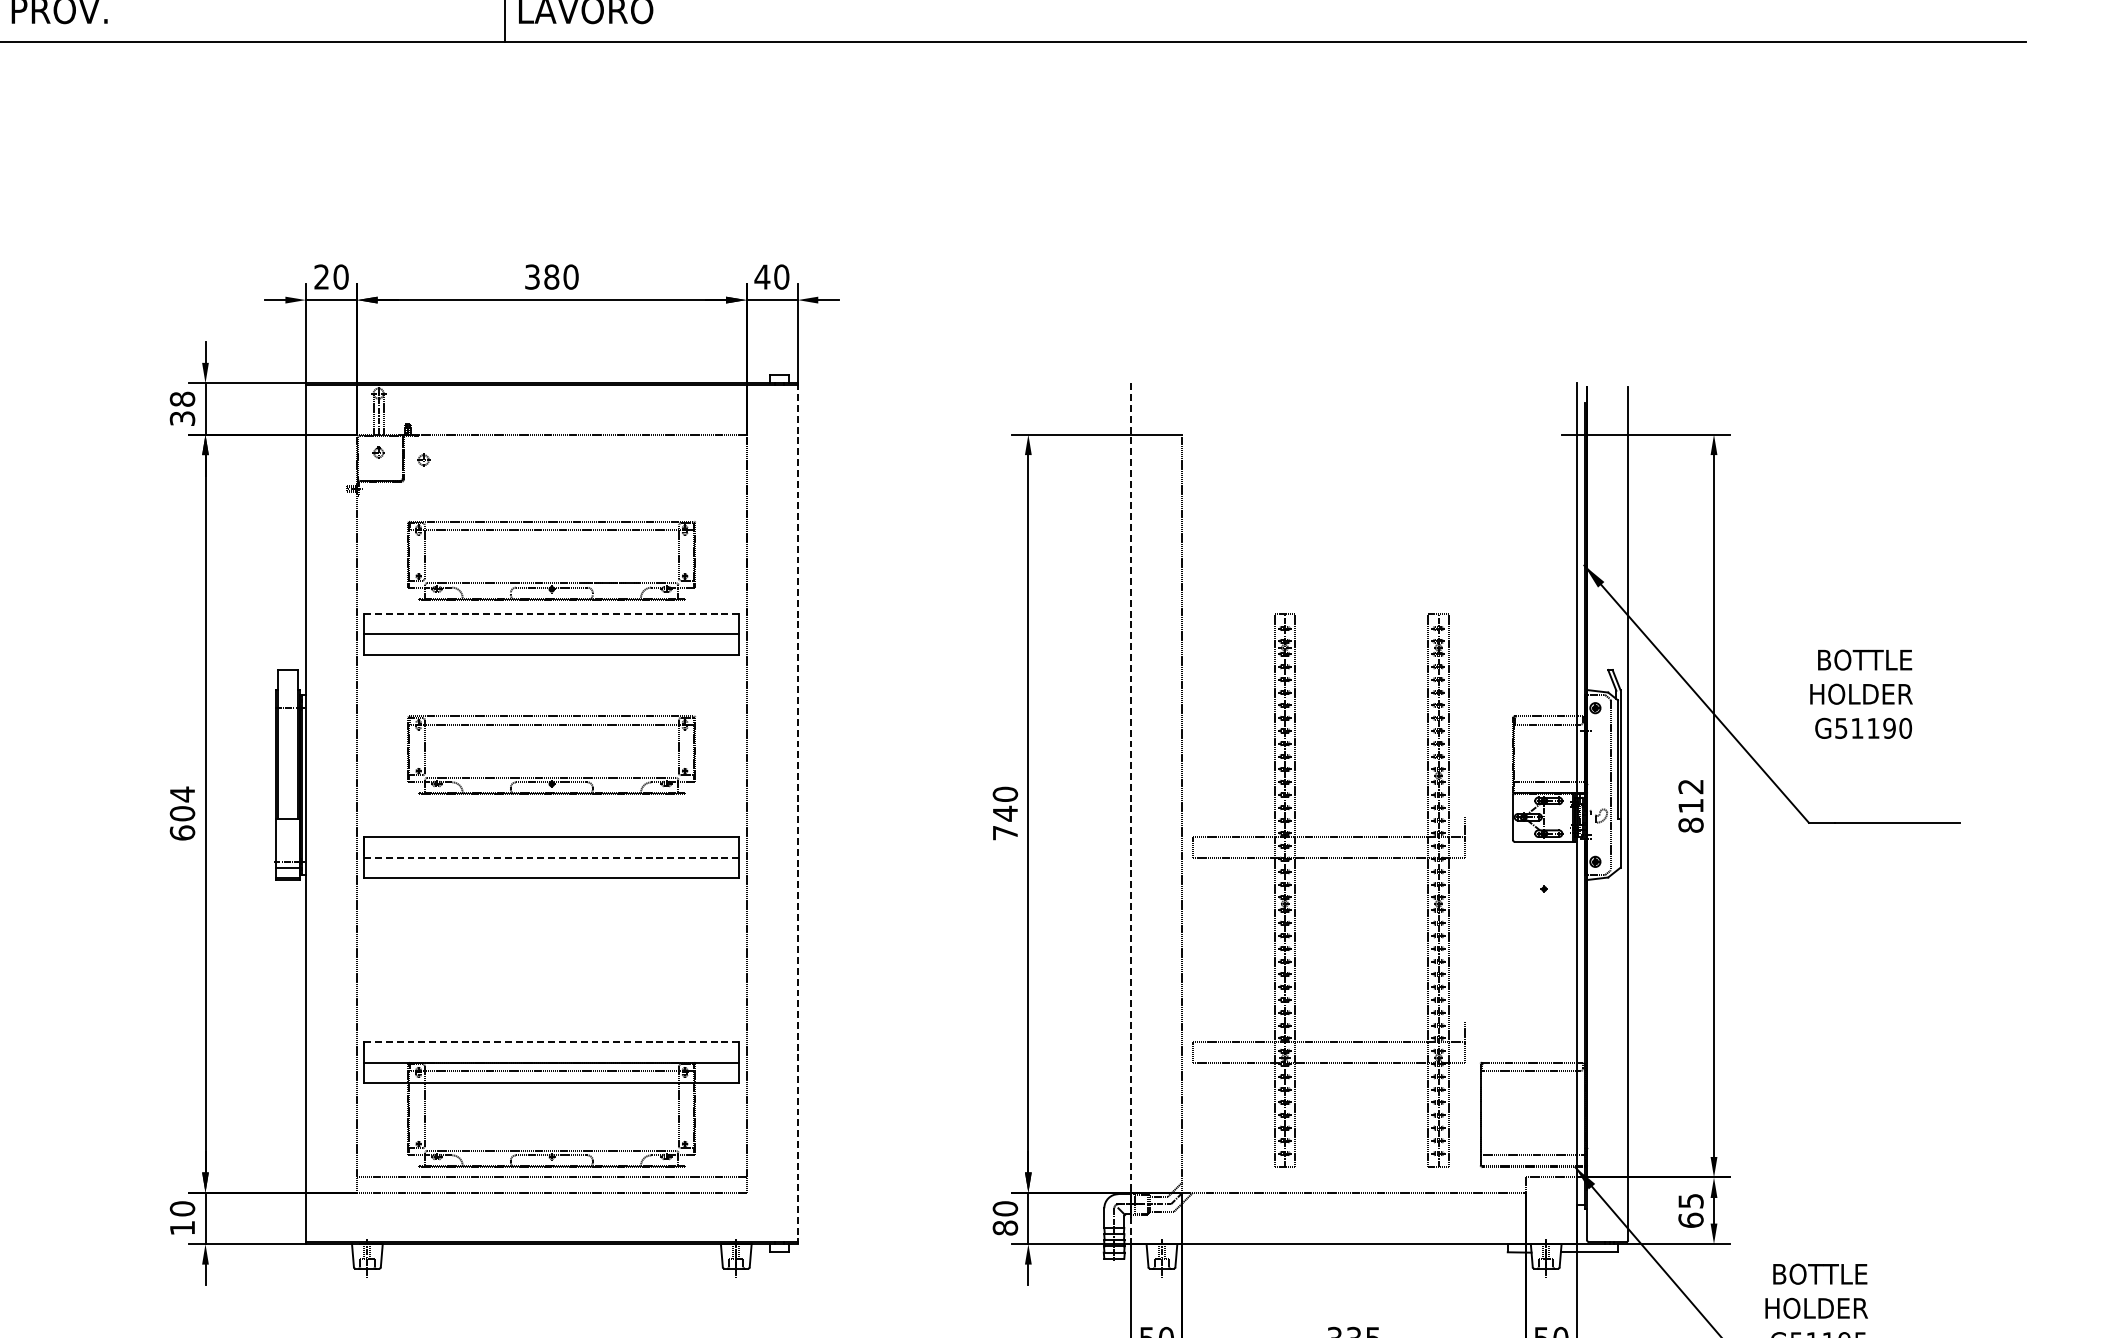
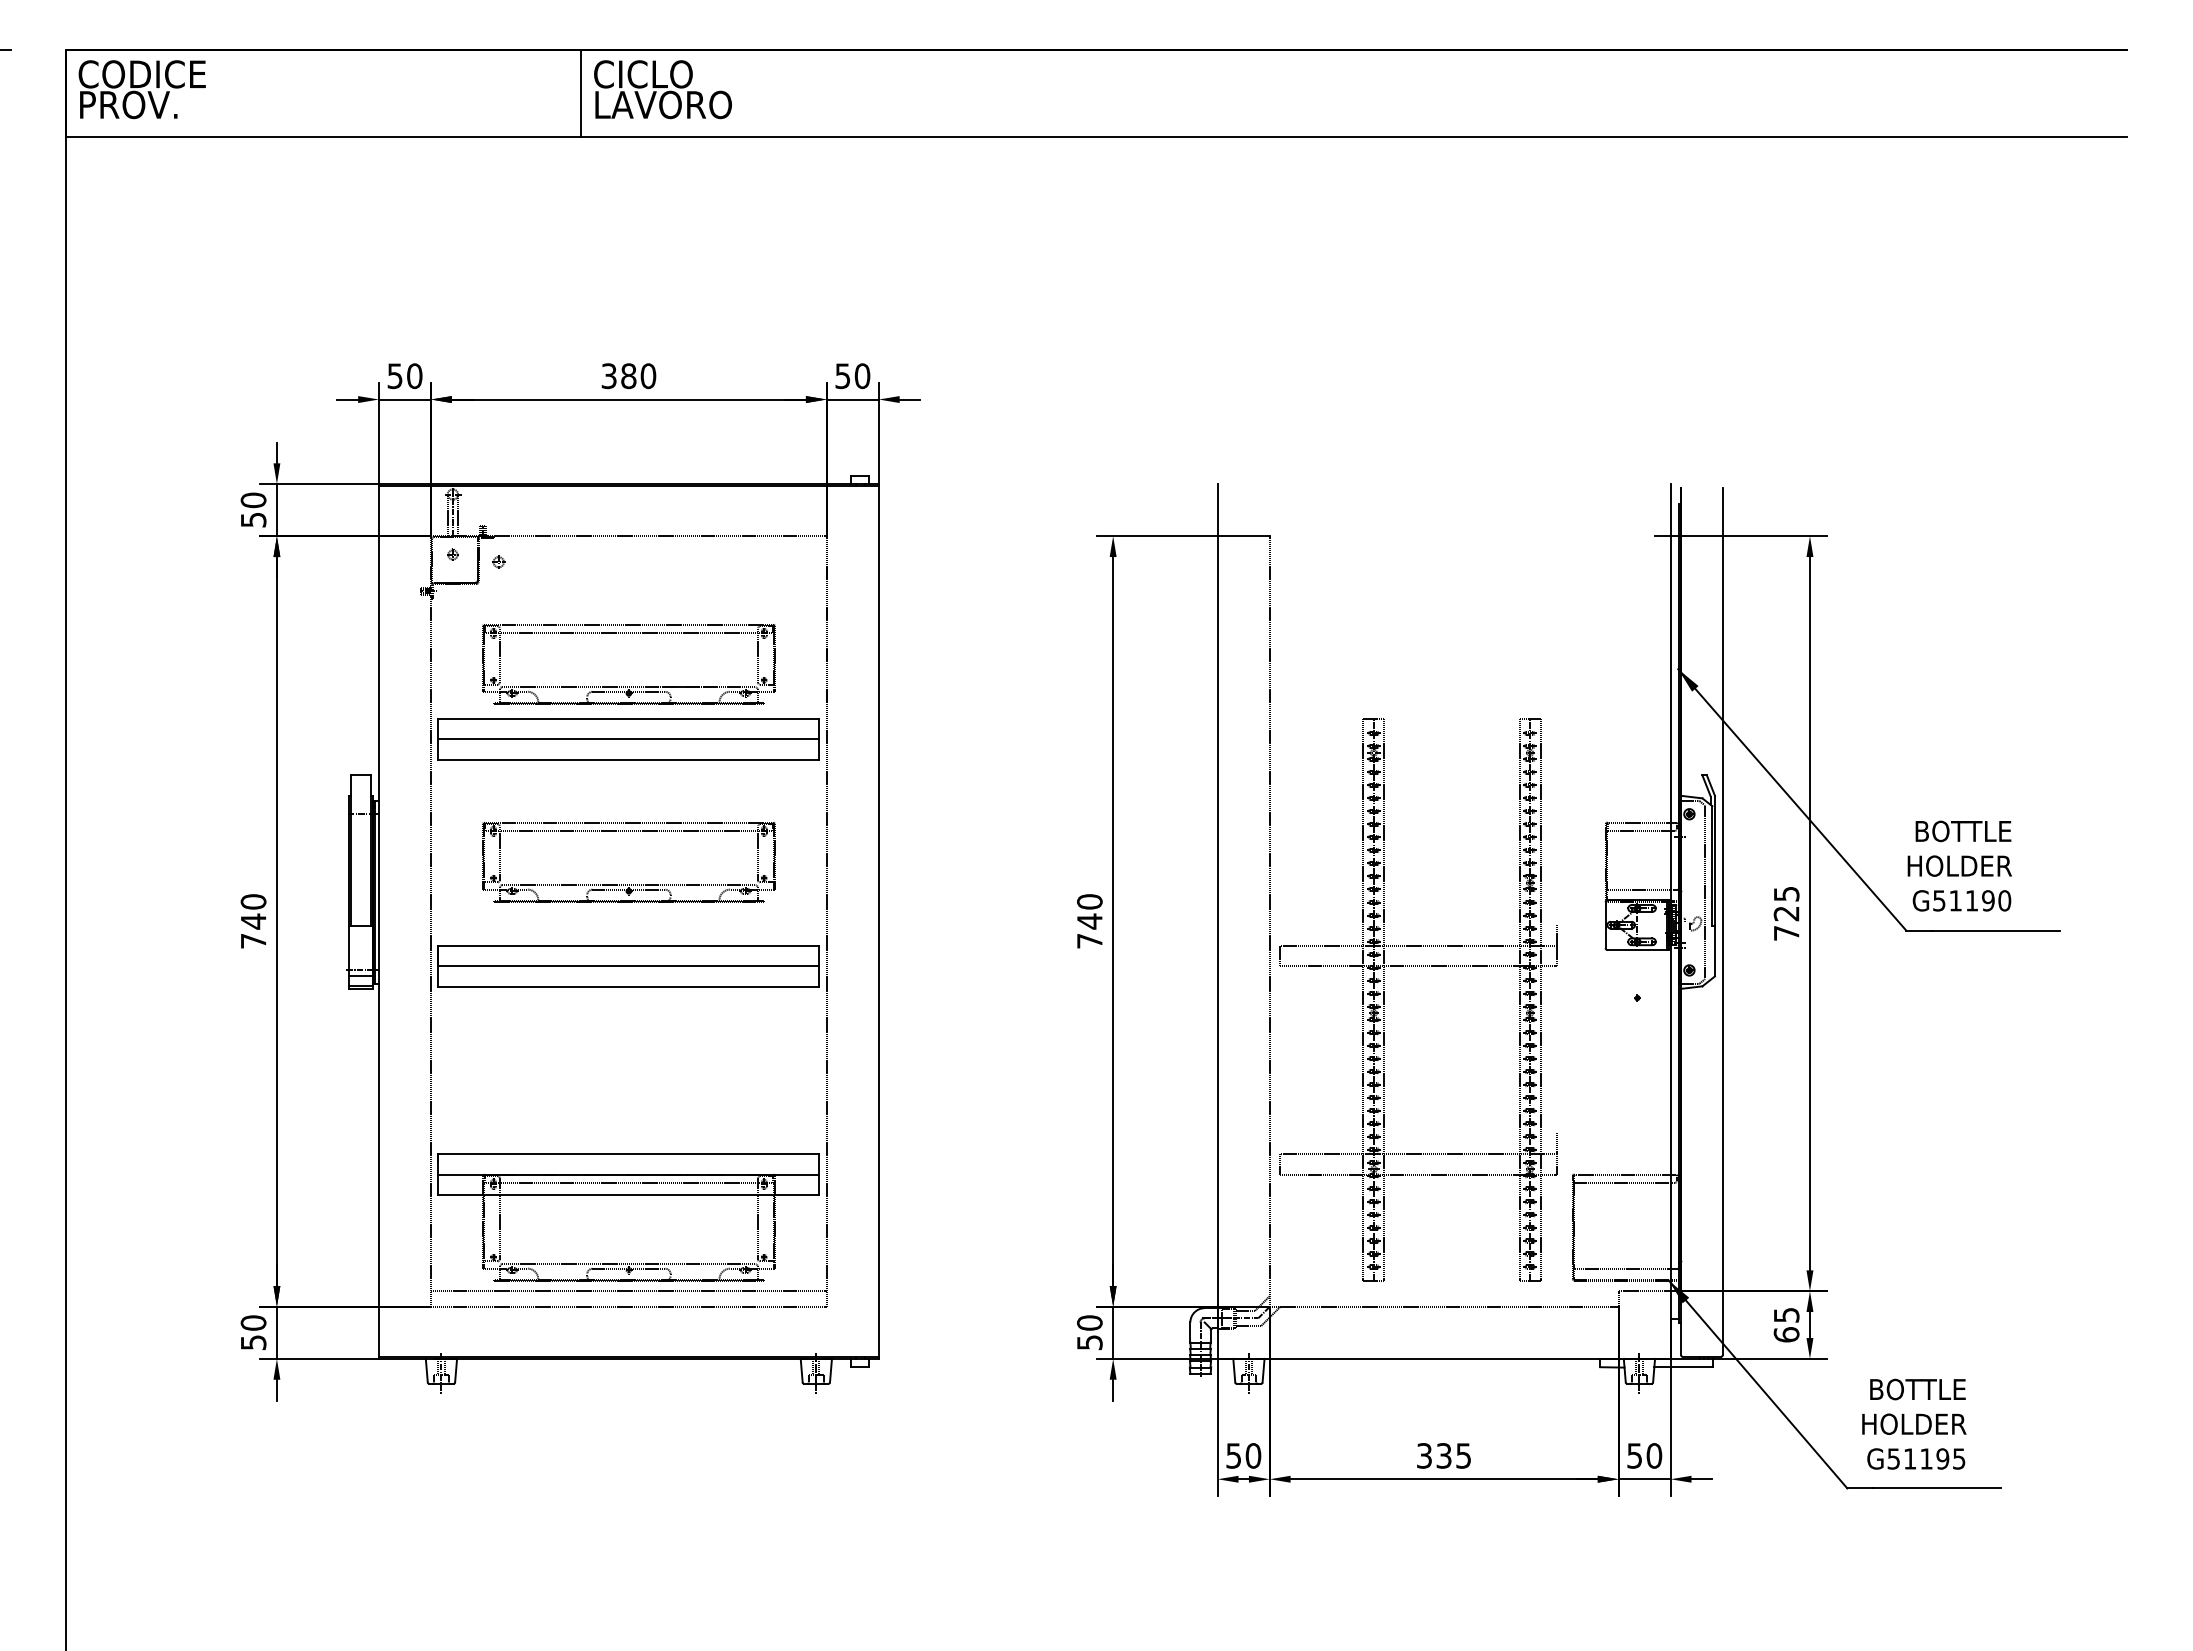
text: (321, 277) -> (394, 376), 20 -> 50
text: (762, 277) -> (842, 376), 40 -> 50
text: (182, 408) -> (253, 509), 38 -> 50
line: (551, 613) -> (628, 718), dashed -> solid
text: (1861, 693) -> (1959, 865), moved
text: (1690, 805) -> (1786, 913), 812 -> 725
text: (182, 812) -> (253, 920), 604 -> 740
line: (797, 814) -> (878, 922), dashed -> solid
line: (1131, 814) -> (1217, 922), dashed -> solid
line: (551, 857) -> (628, 966), dashed -> solid
line: (551, 1041) -> (628, 1153), dashed -> solid
text: (182, 1227) -> (253, 1342), 10 -> 50
text: (1005, 1227) -> (1089, 1342), 80 -> 50

